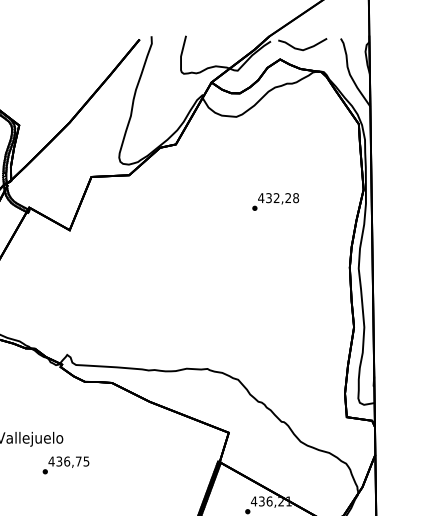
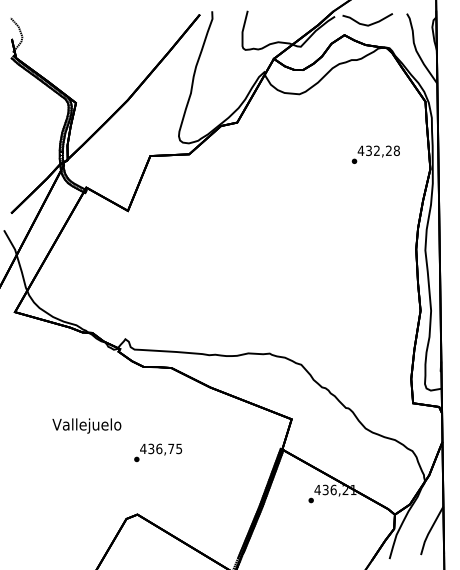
text: (275, 201) -> (375, 154), moved
text: (66, 465) -> (158, 452), moved

